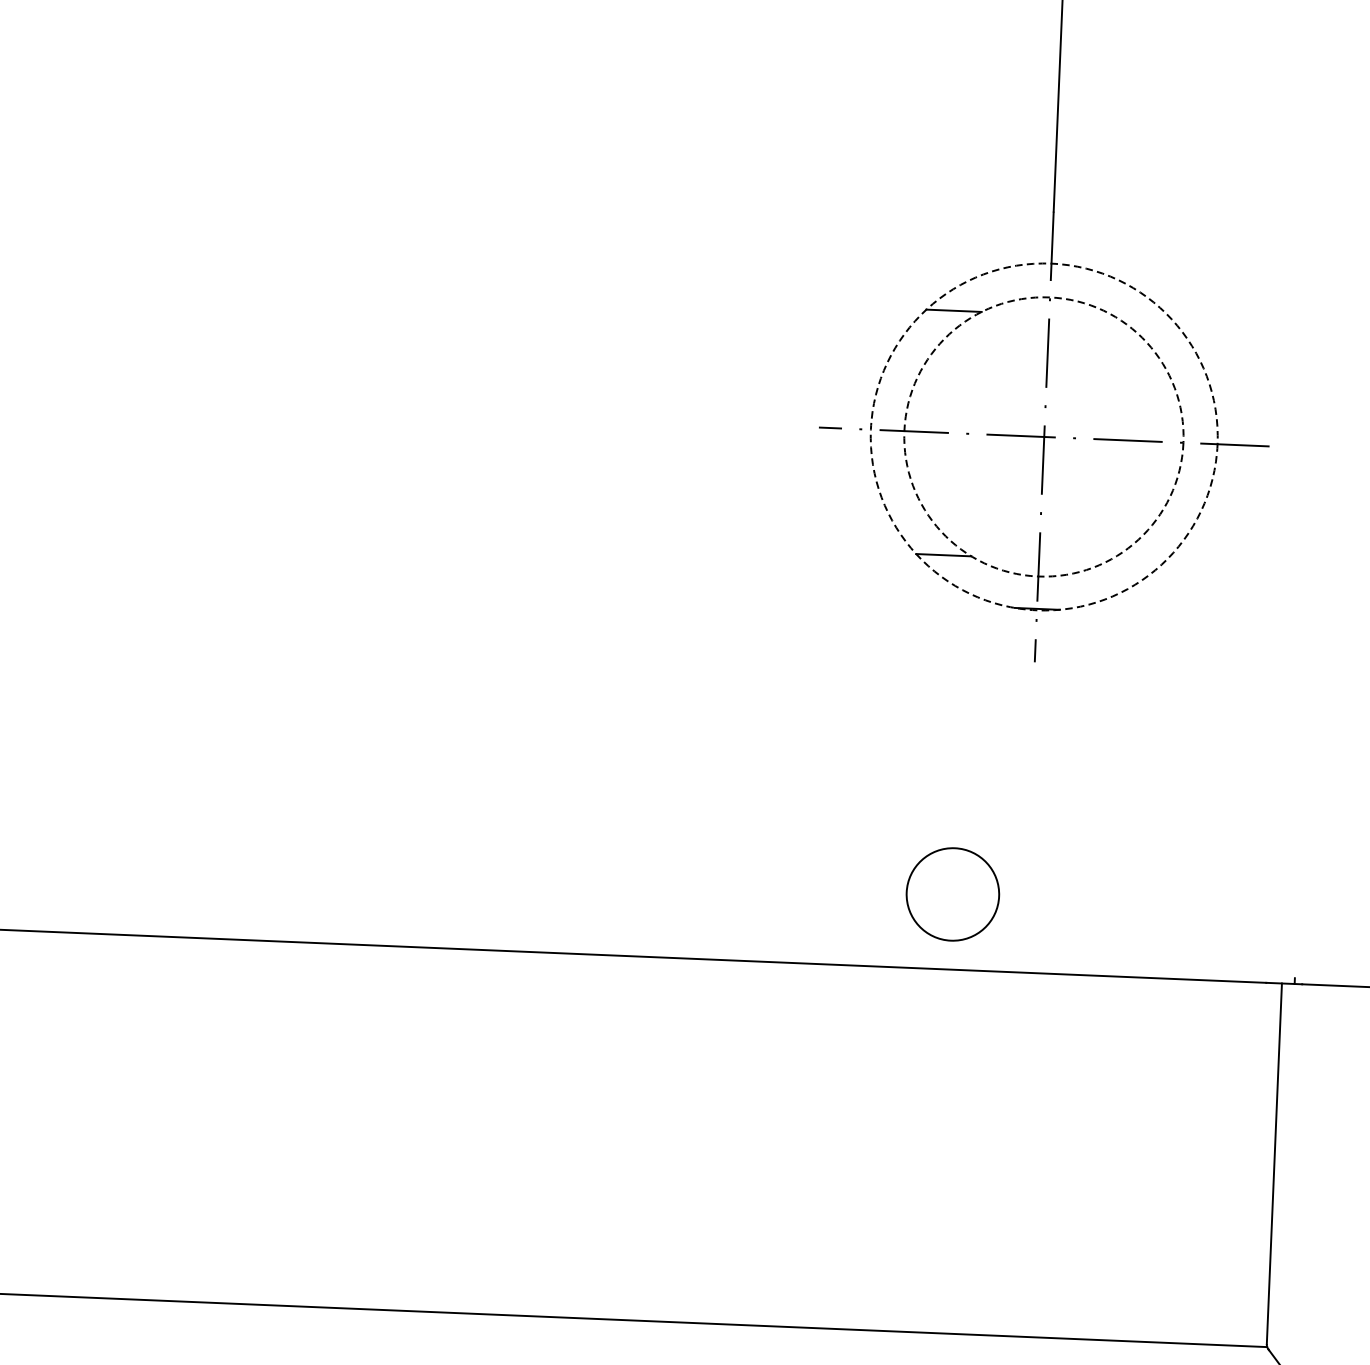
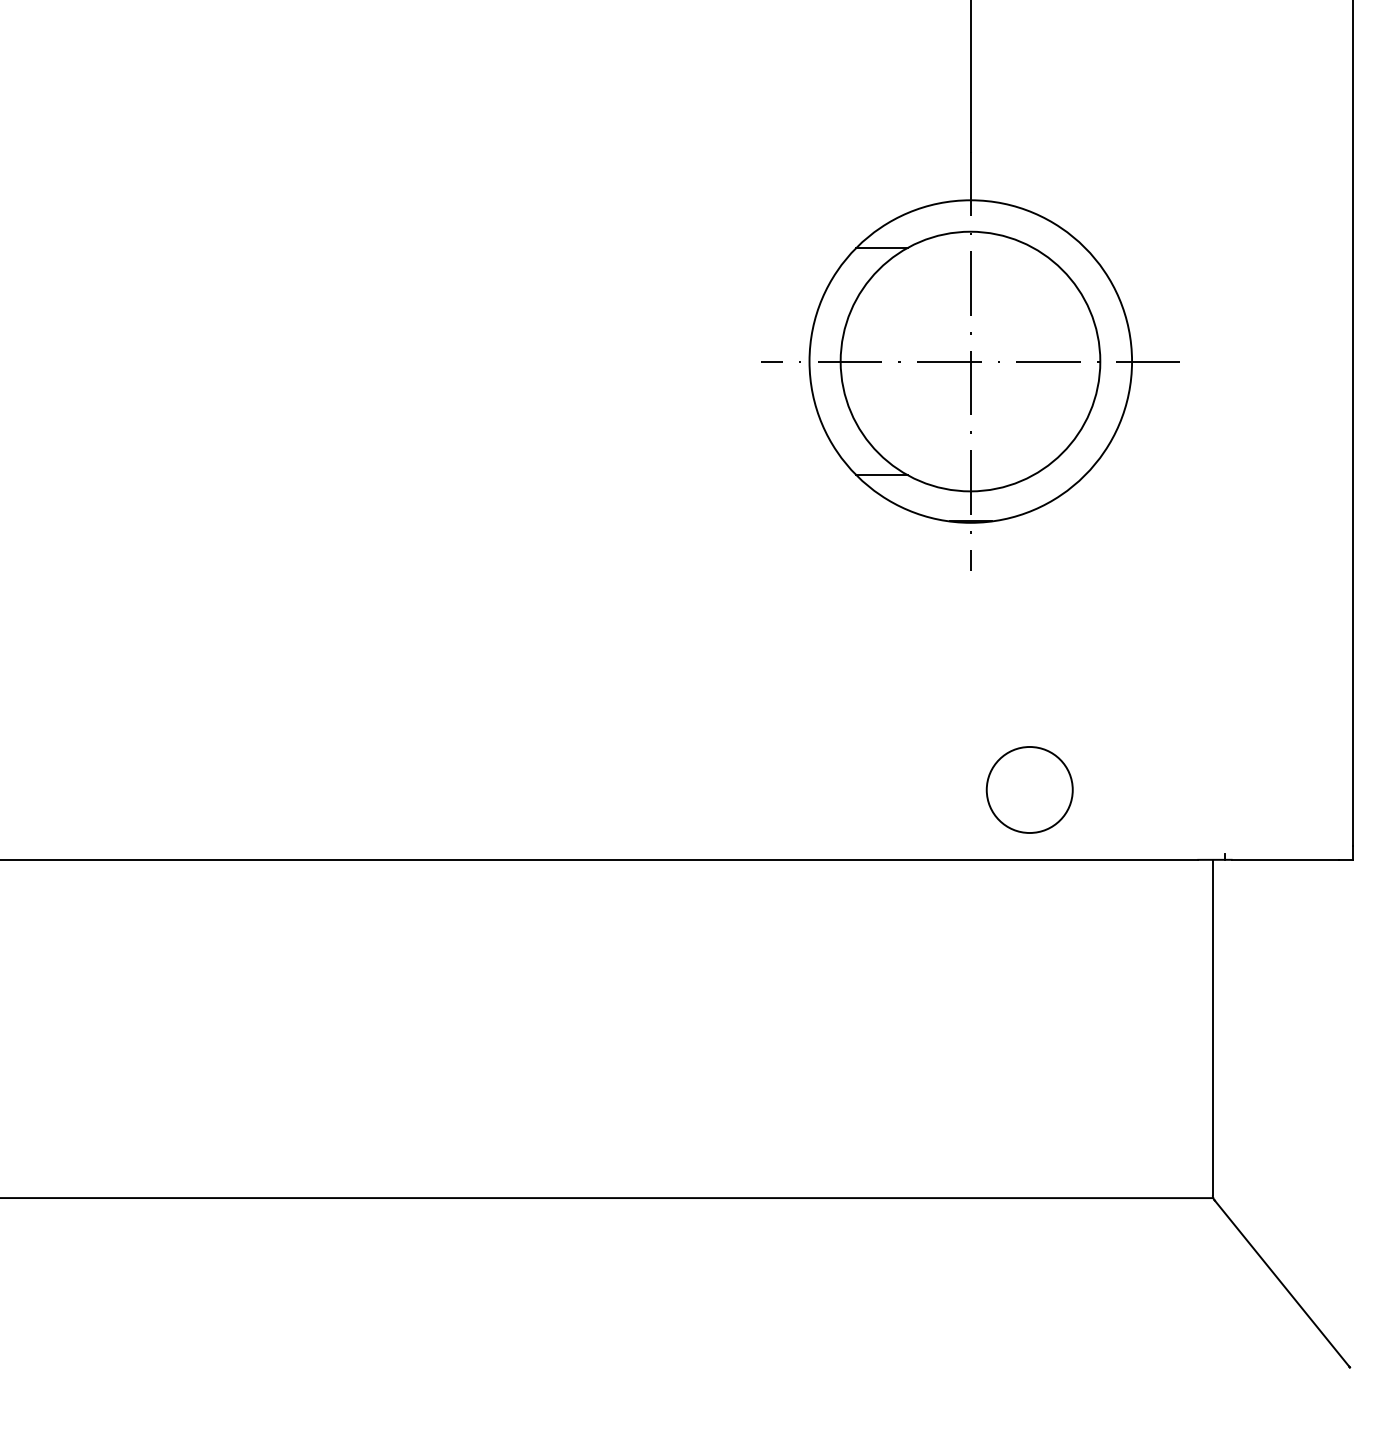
circle: (1043, 436) -> (970, 361), dashed -> solid
circle: (1043, 436) -> (970, 361), dashed -> solid
circle: (952, 893) -> (1029, 789), moved

